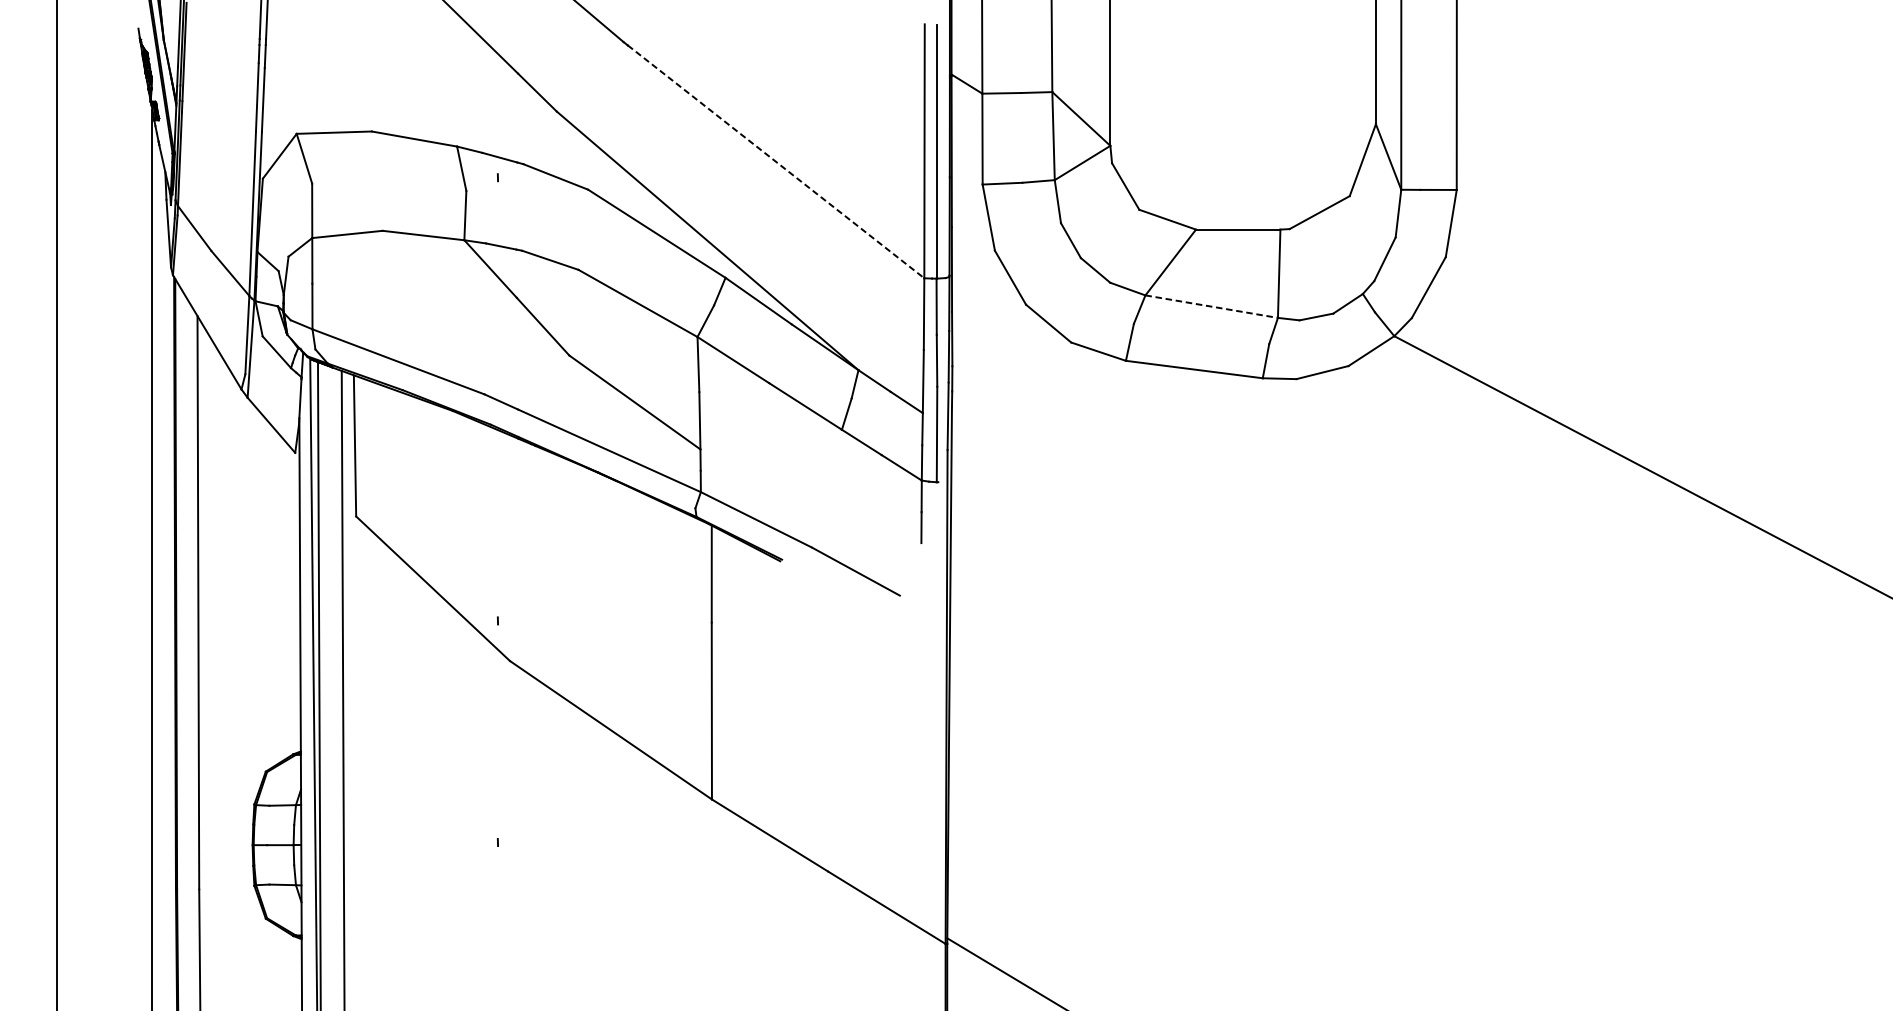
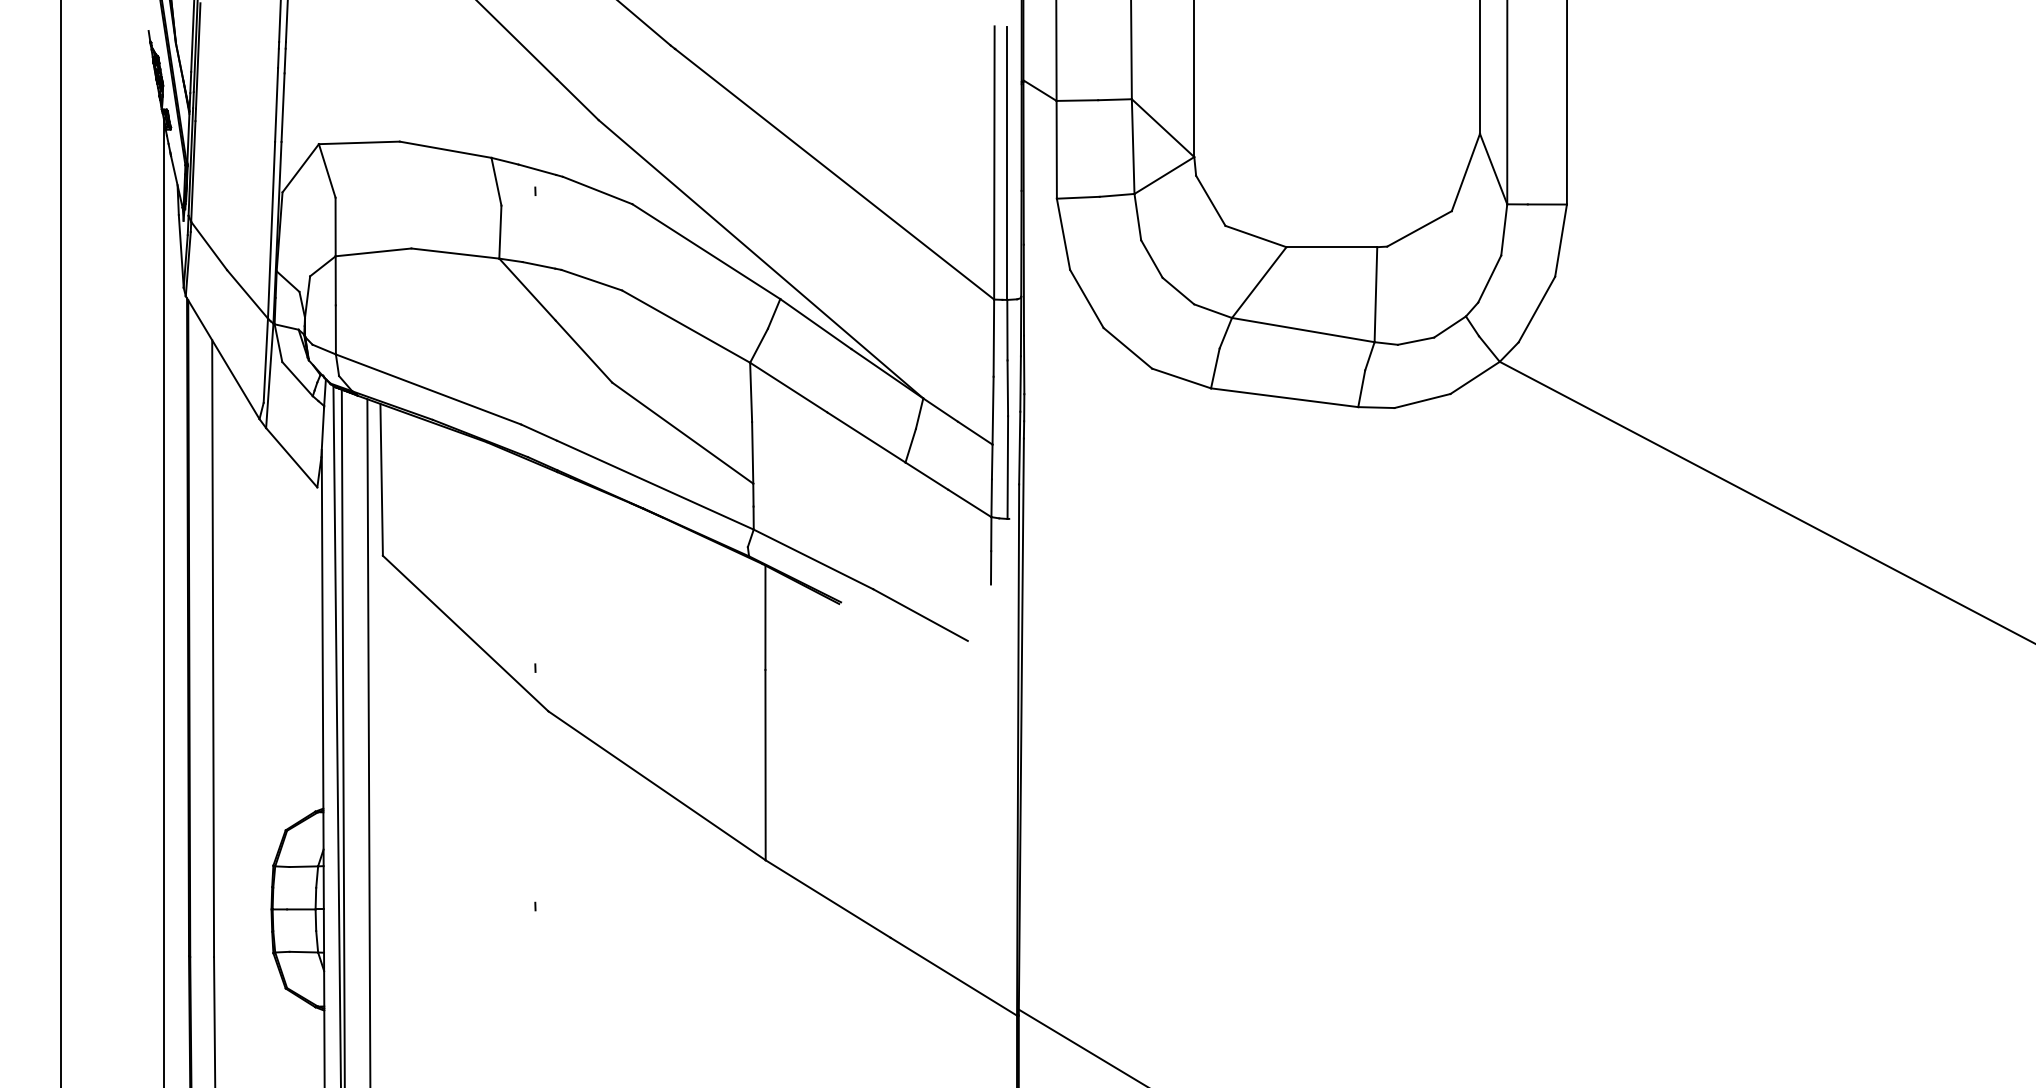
line: (775, 162) -> (834, 174), dashed -> solid
line: (1211, 307) -> (1303, 330), dashed -> solid

